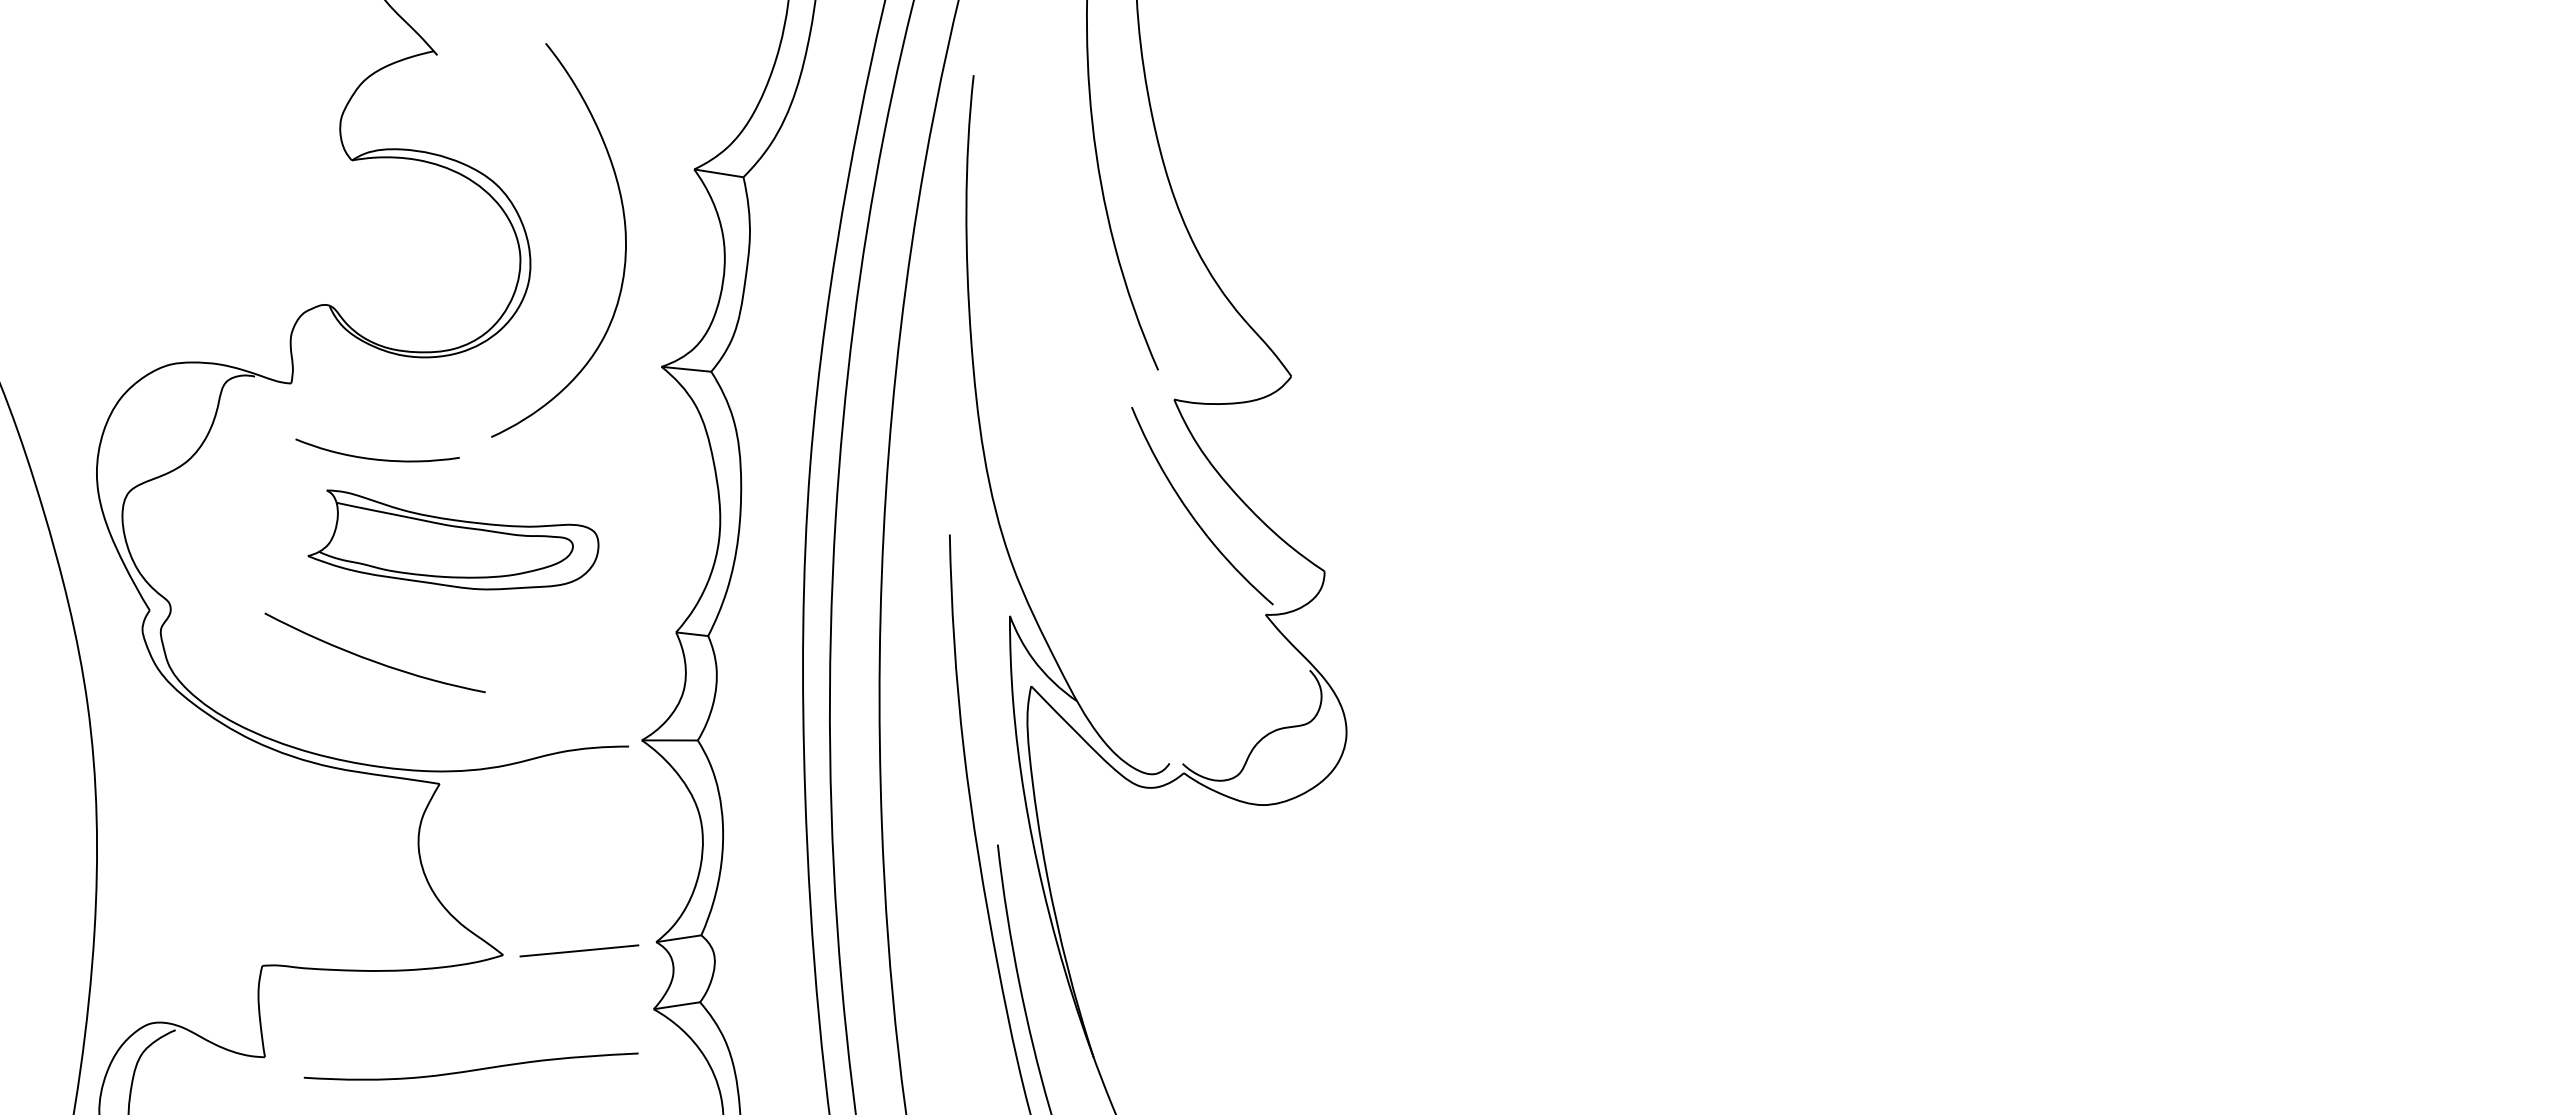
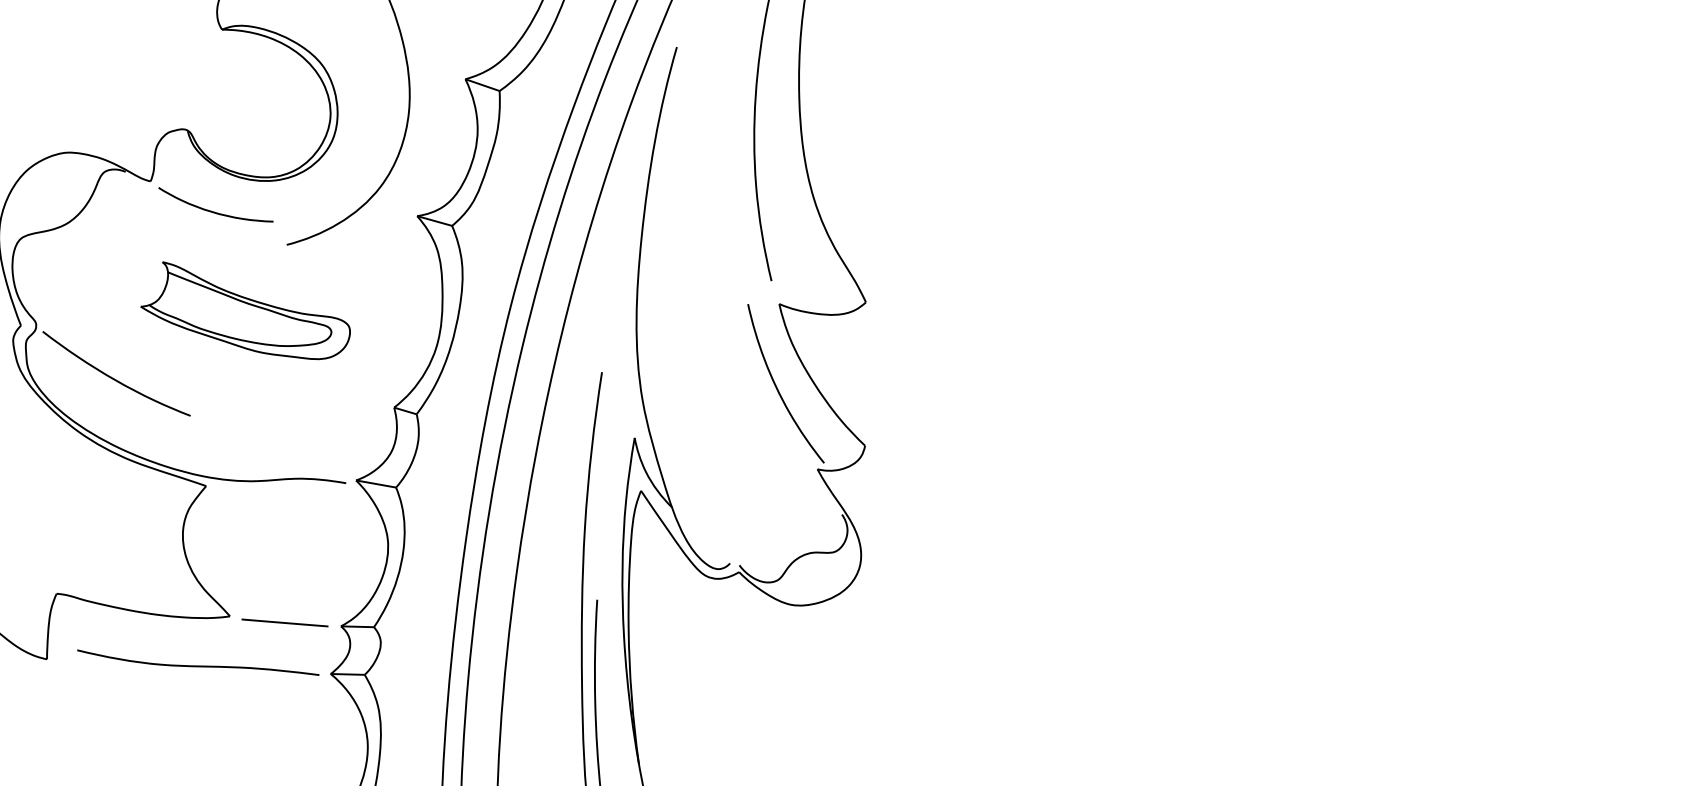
curve: (377, 458) -> (214, 211), moved
curve: (372, 659) -> (113, 378), moved
curve: (471, 1069) -> (198, 665), moved

